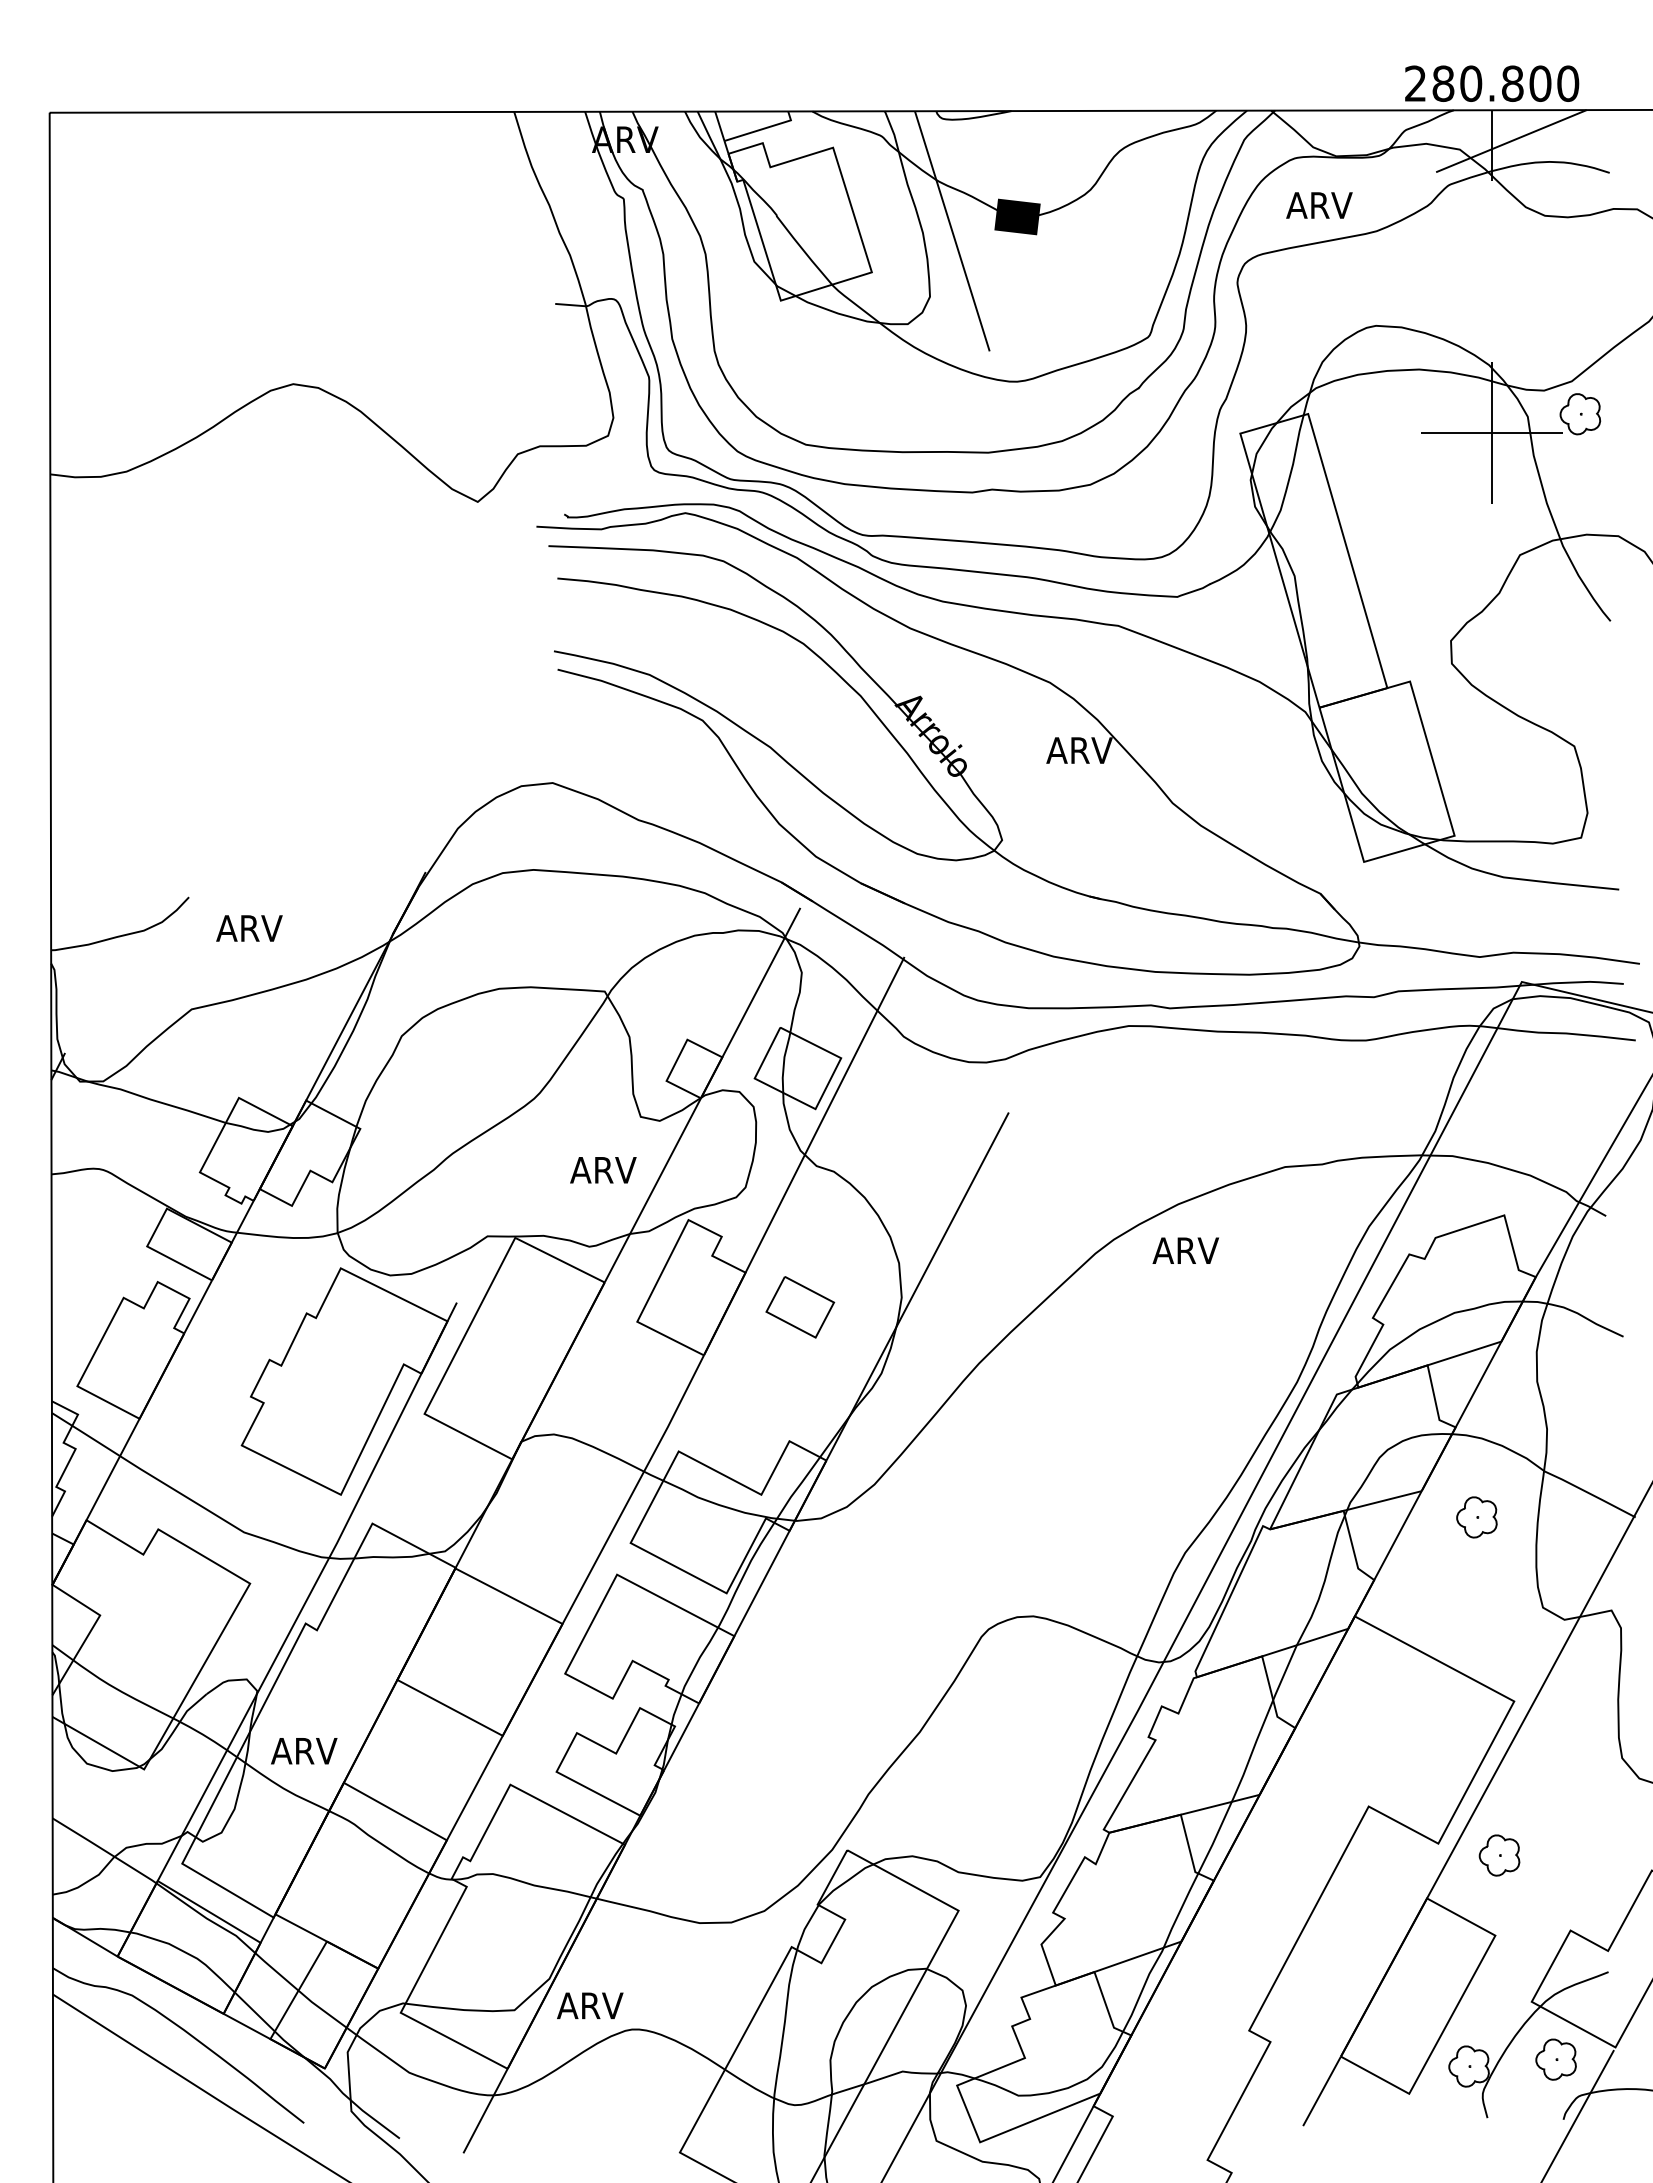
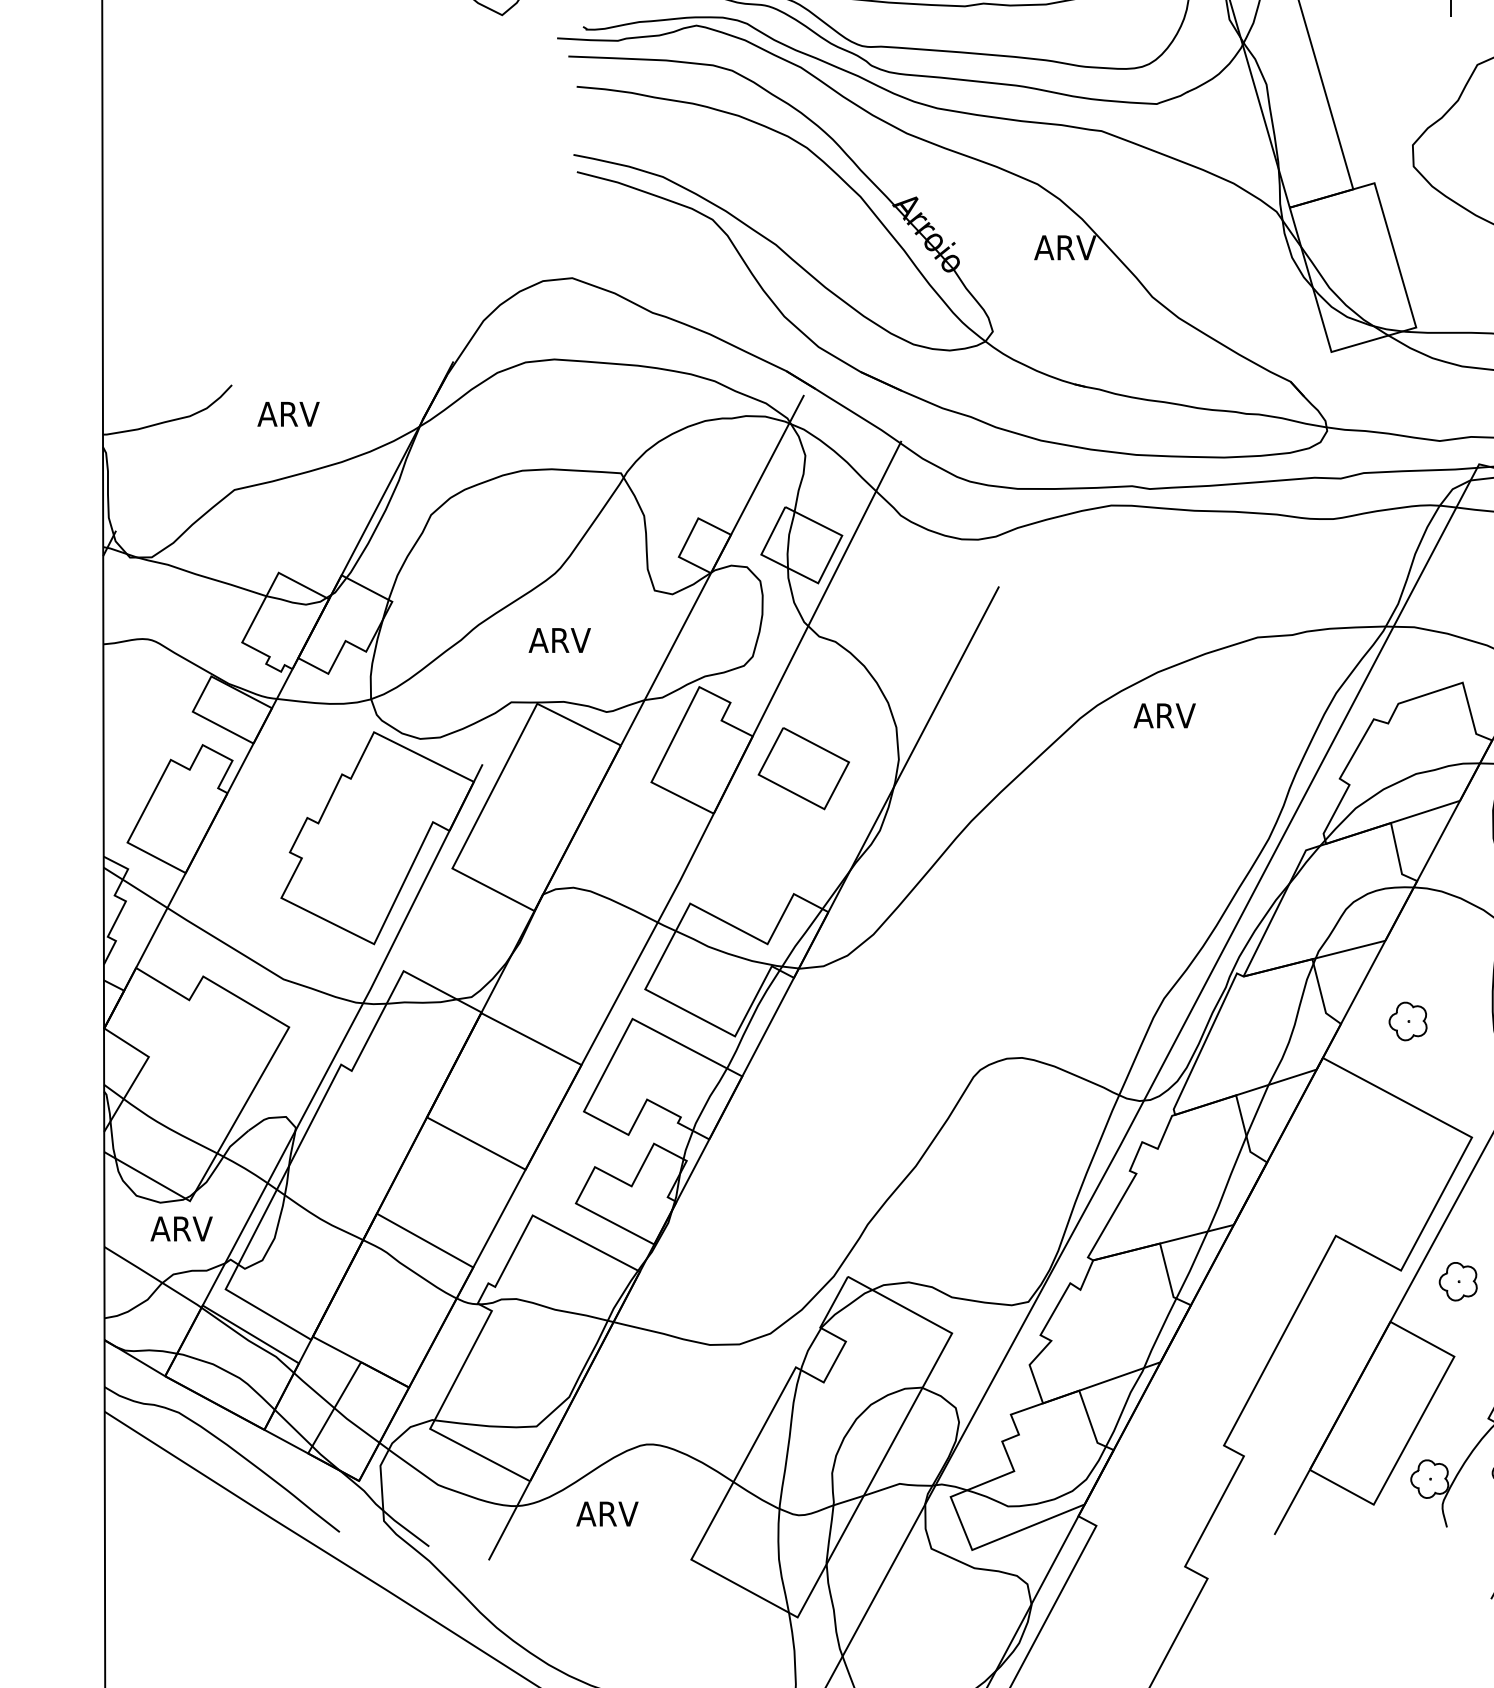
text: (603, 1170) -> (559, 640), moved
part: (800, 1307) -> (804, 768), size x1.43
part: (1476, 1517) -> (1407, 1021), moved
text: (304, 1751) -> (181, 1229), moved
text: (590, 2005) -> (607, 1513), moved

